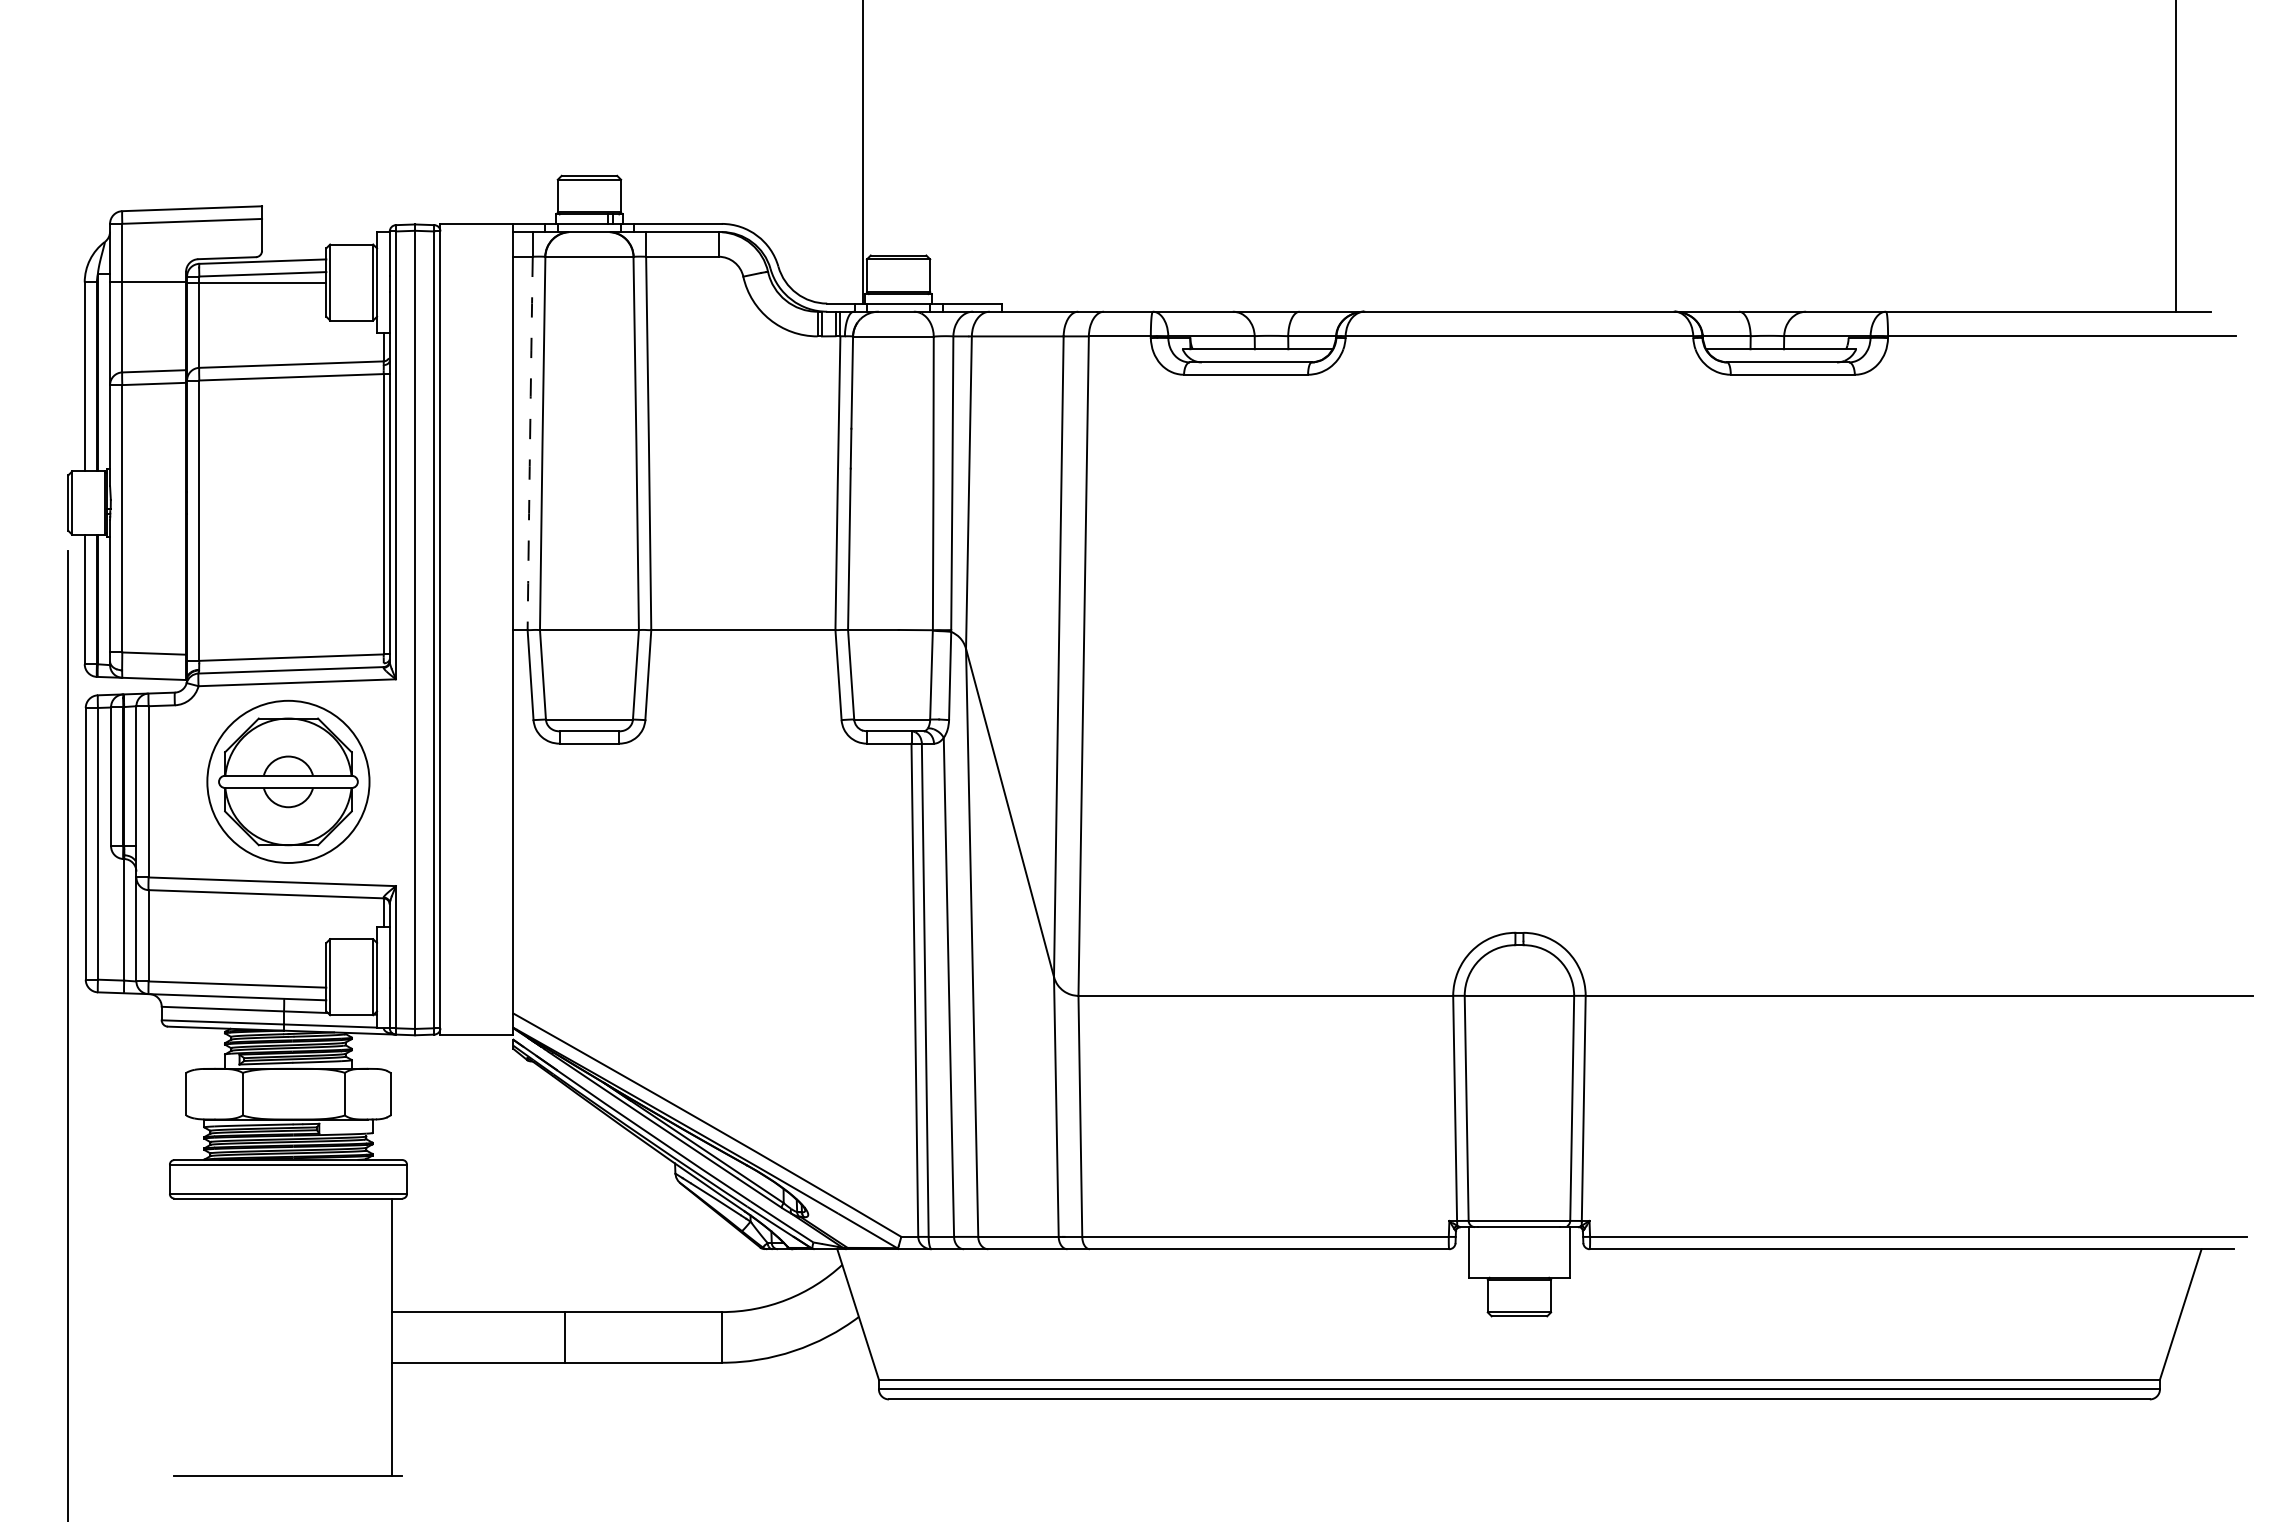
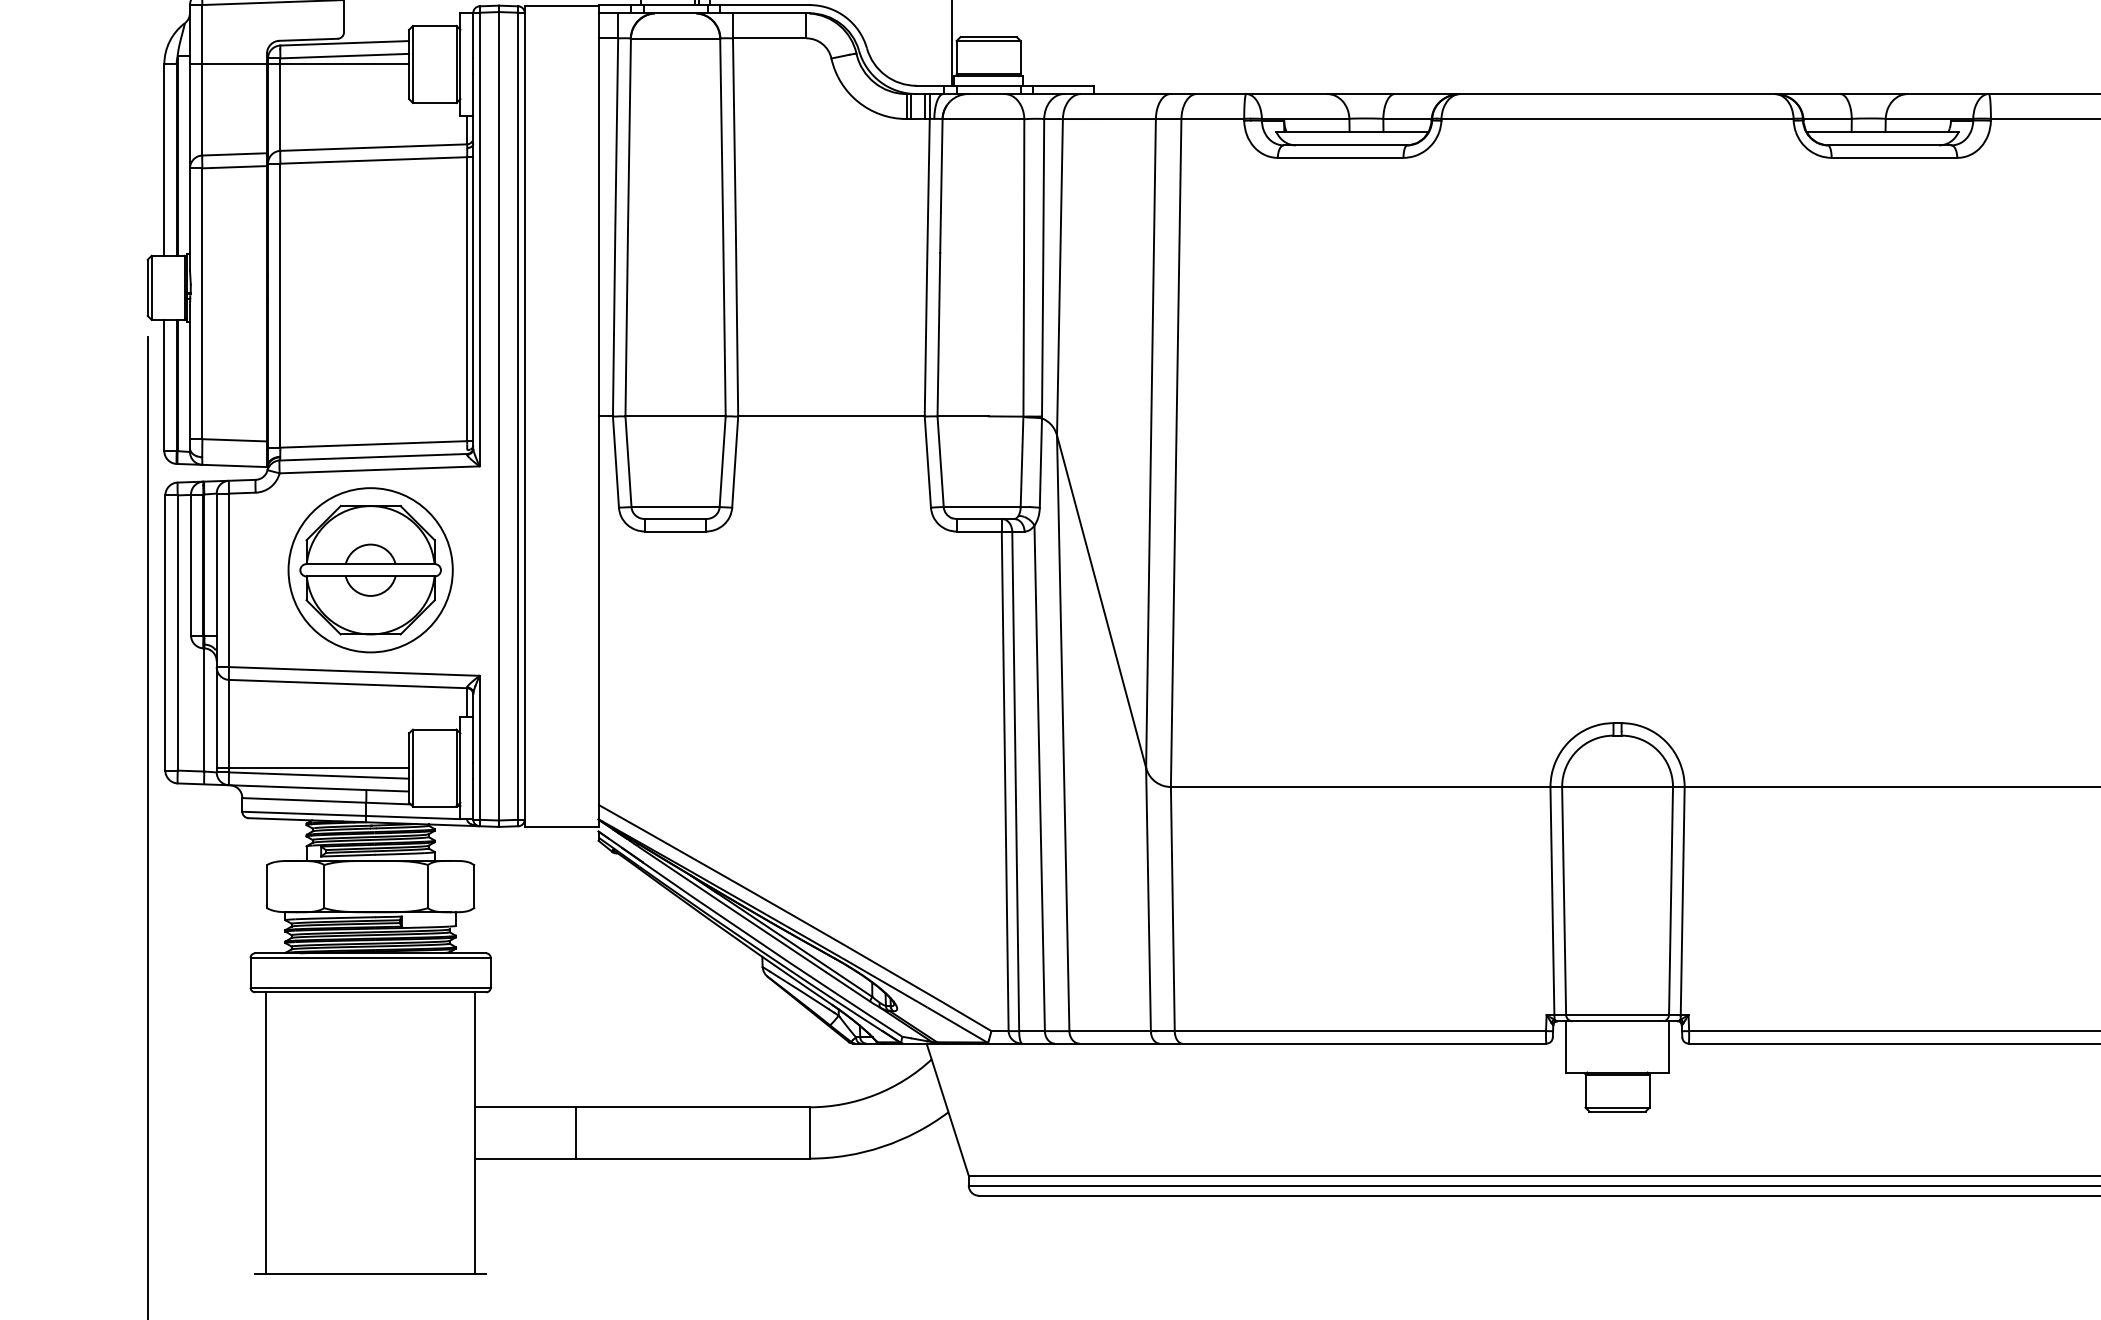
arc: (530, 443) -> (615, 227), dashed -> solid
line: (231, 977) -> (313, 768), added
line: (185, 1337) -> (266, 1133), added
line: (565, 1337) -> (576, 1133), moved

